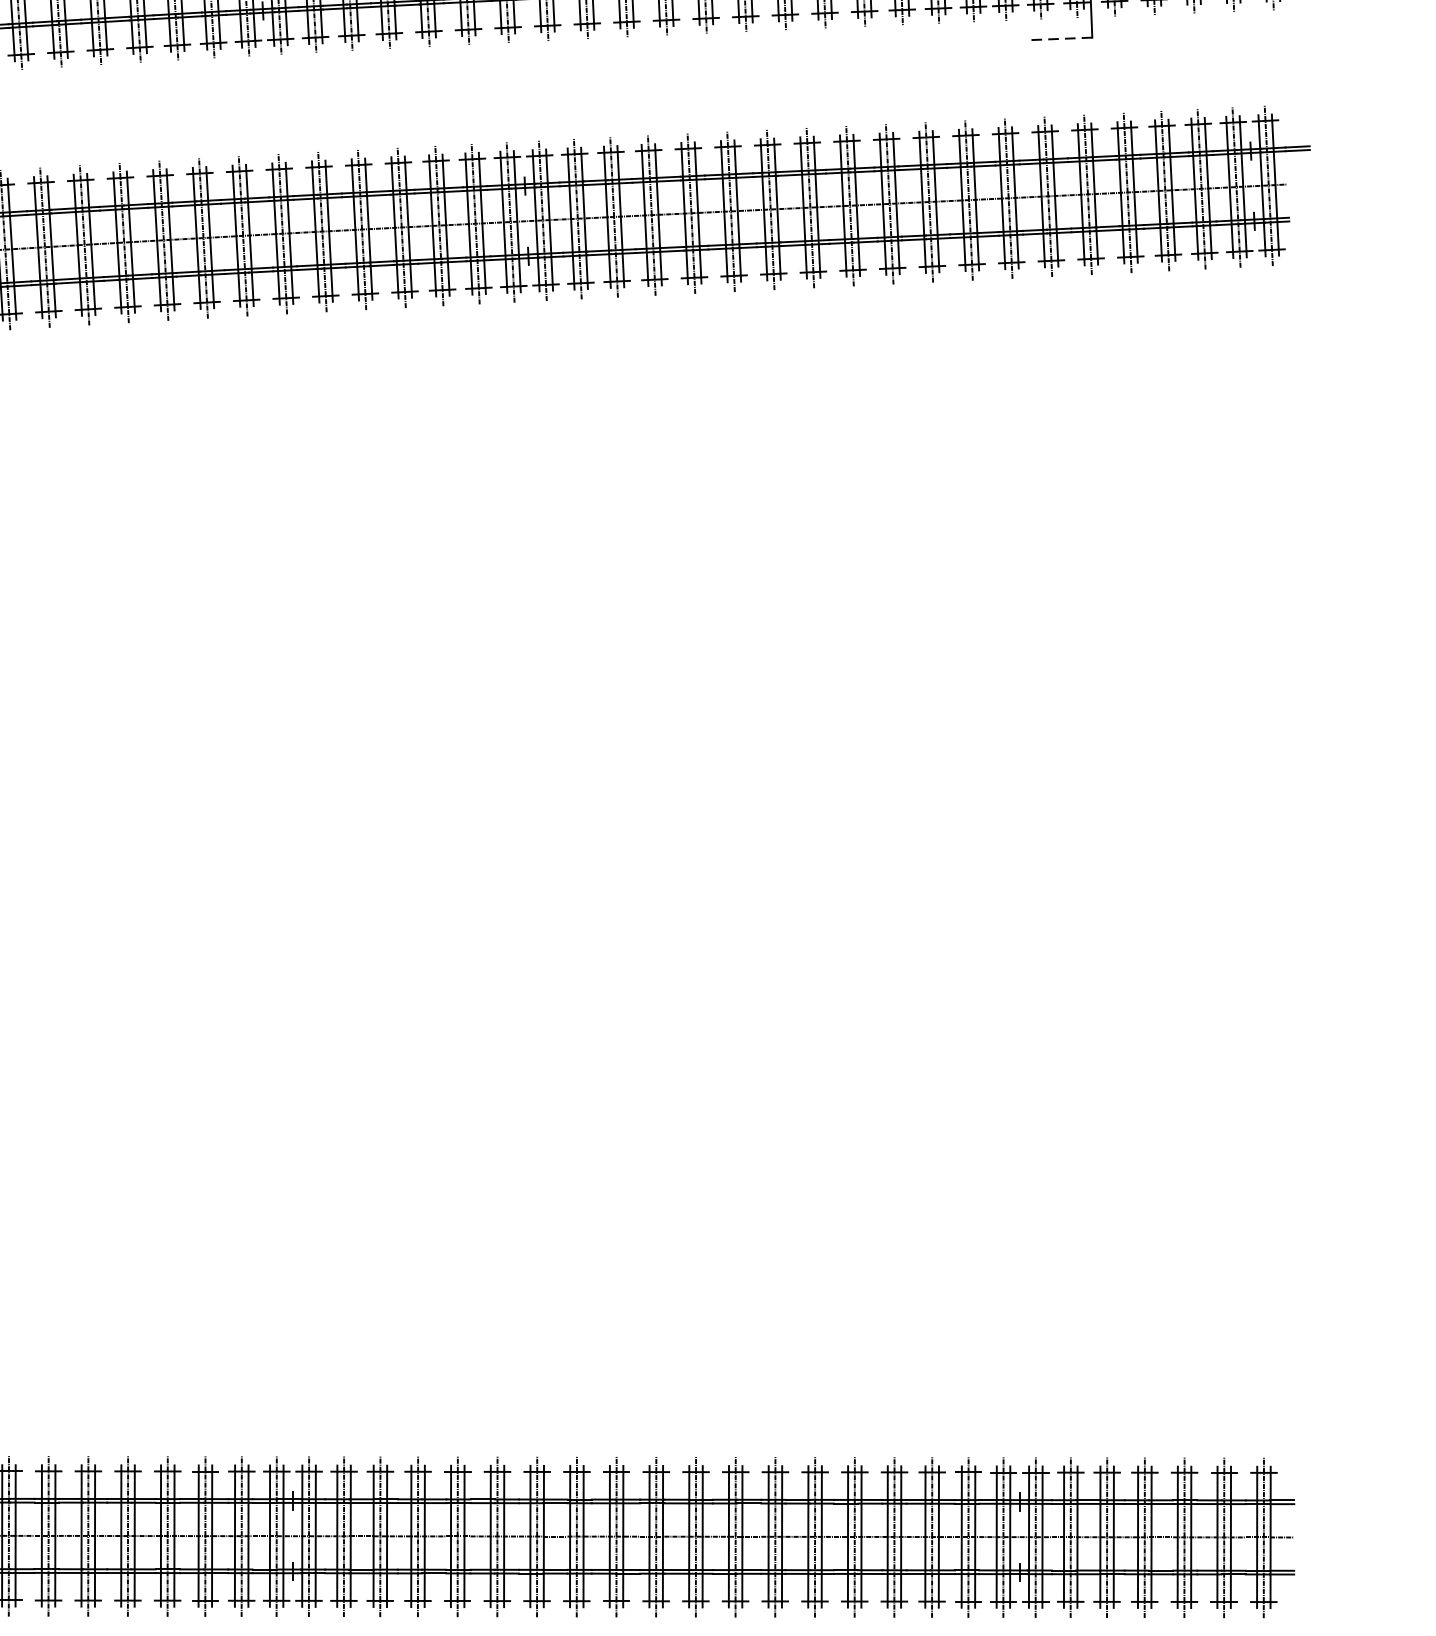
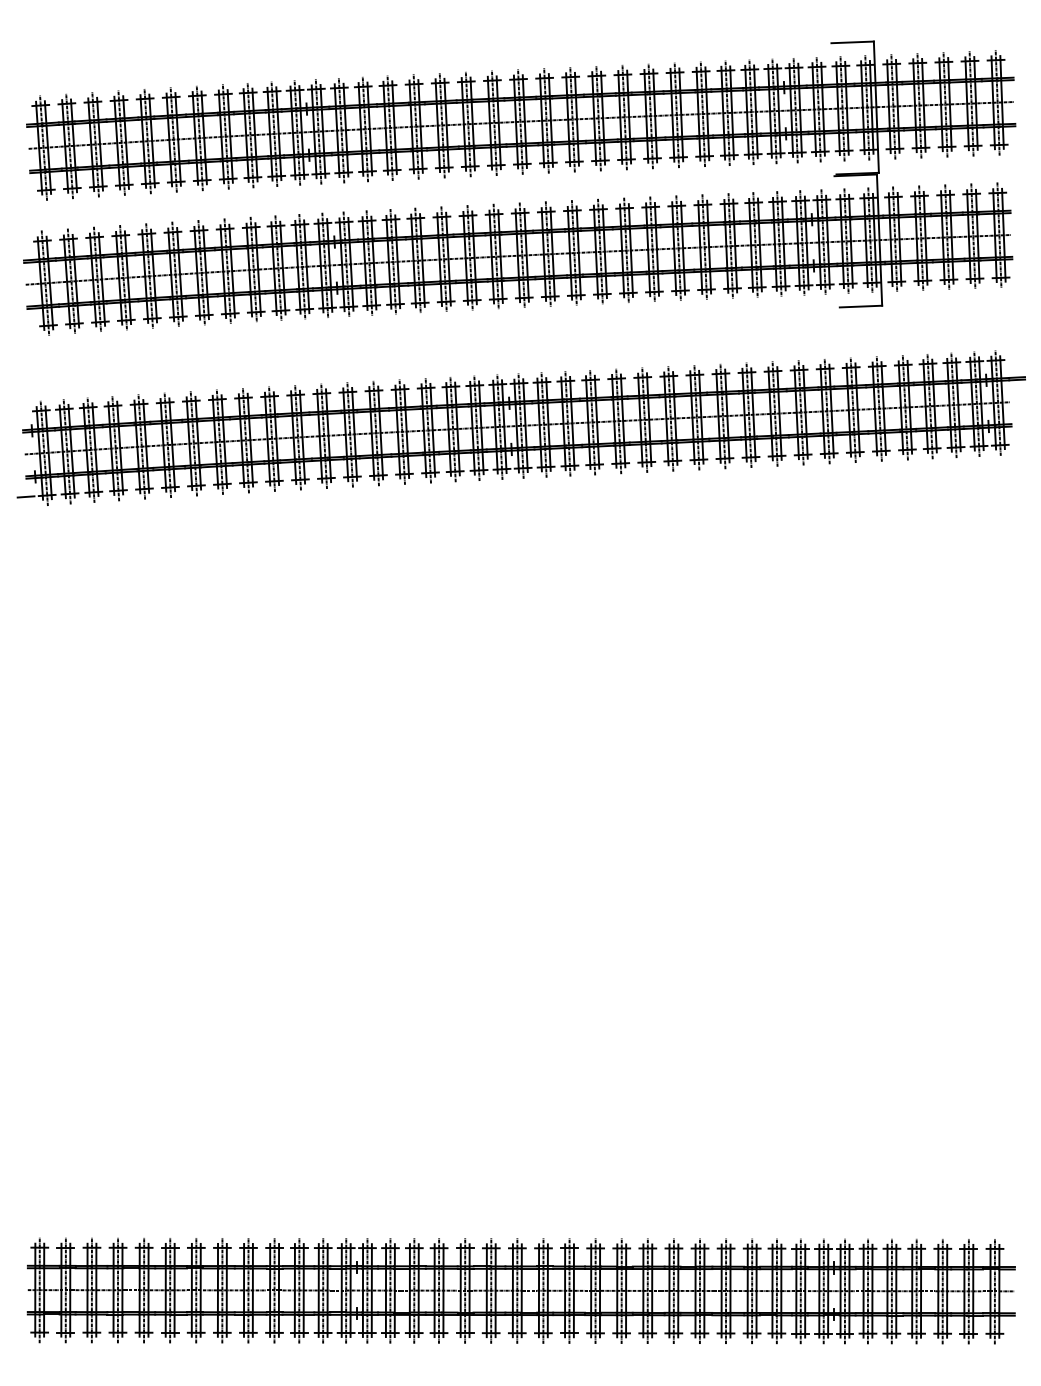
line: (1059, 38) -> (860, 306), dashed -> solid

